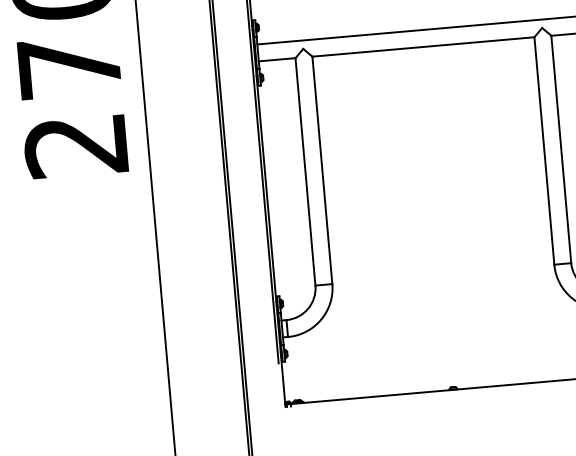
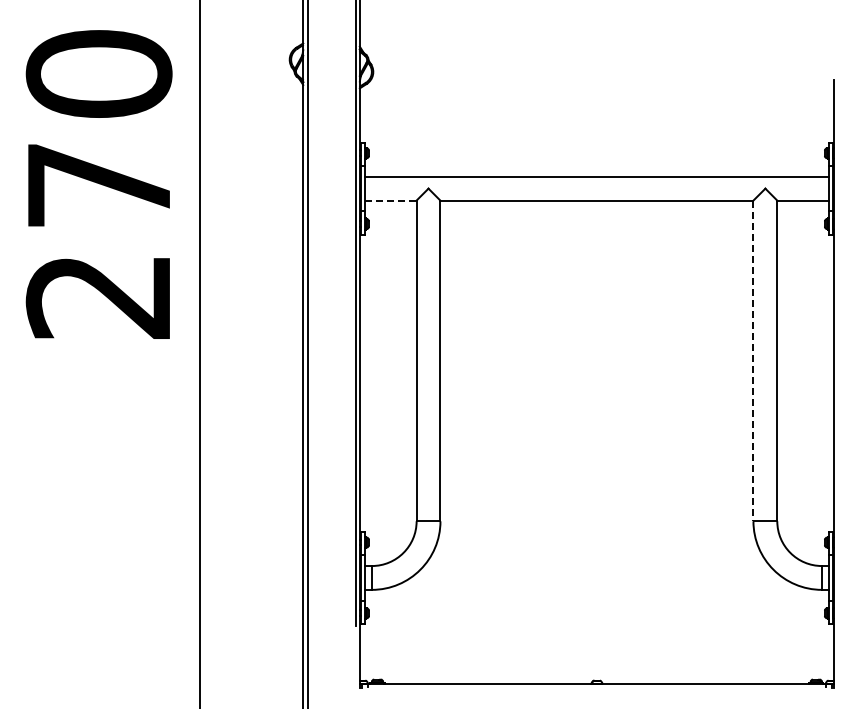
line: (277, 59) -> (390, 200), solid -> dashed
line: (544, 151) -> (753, 361), solid -> dashed

